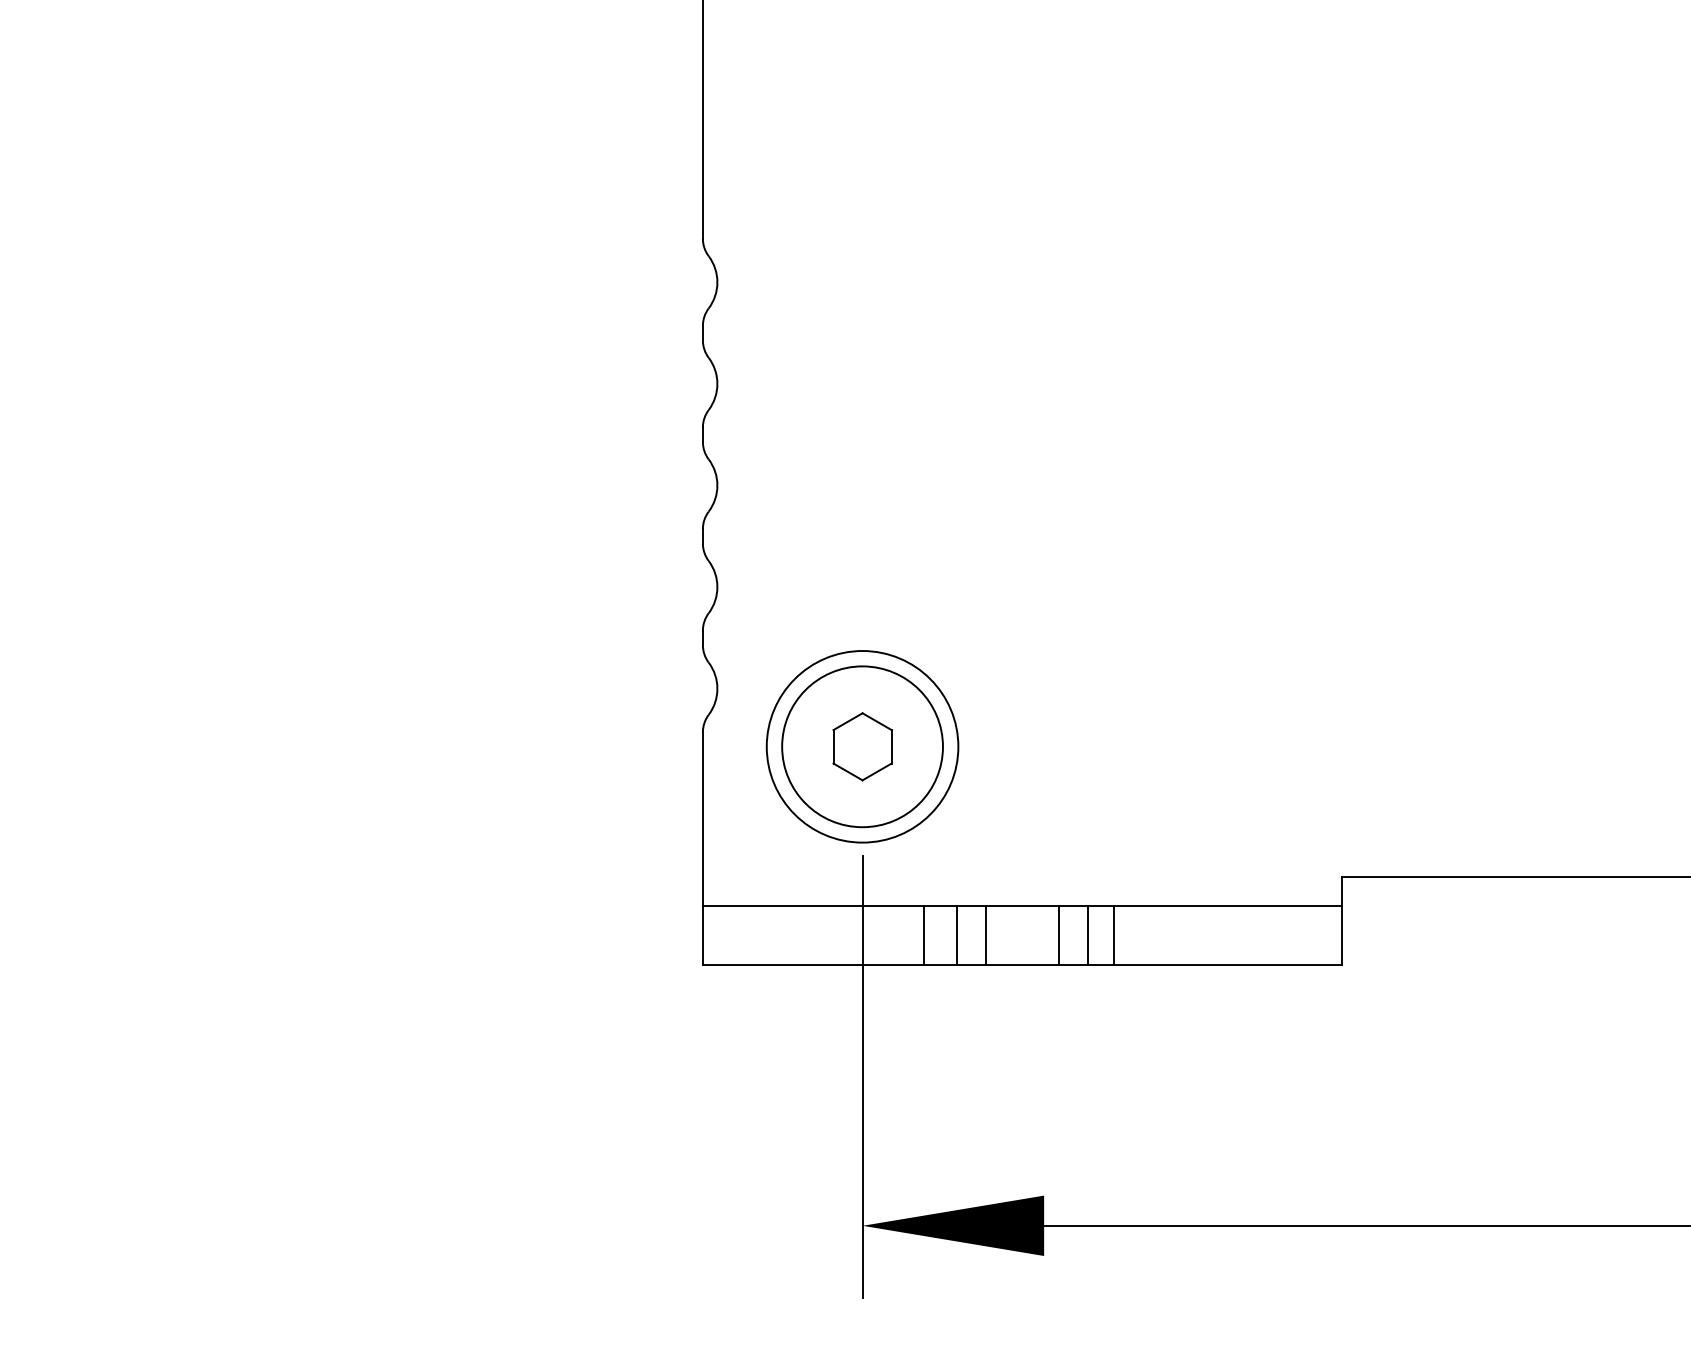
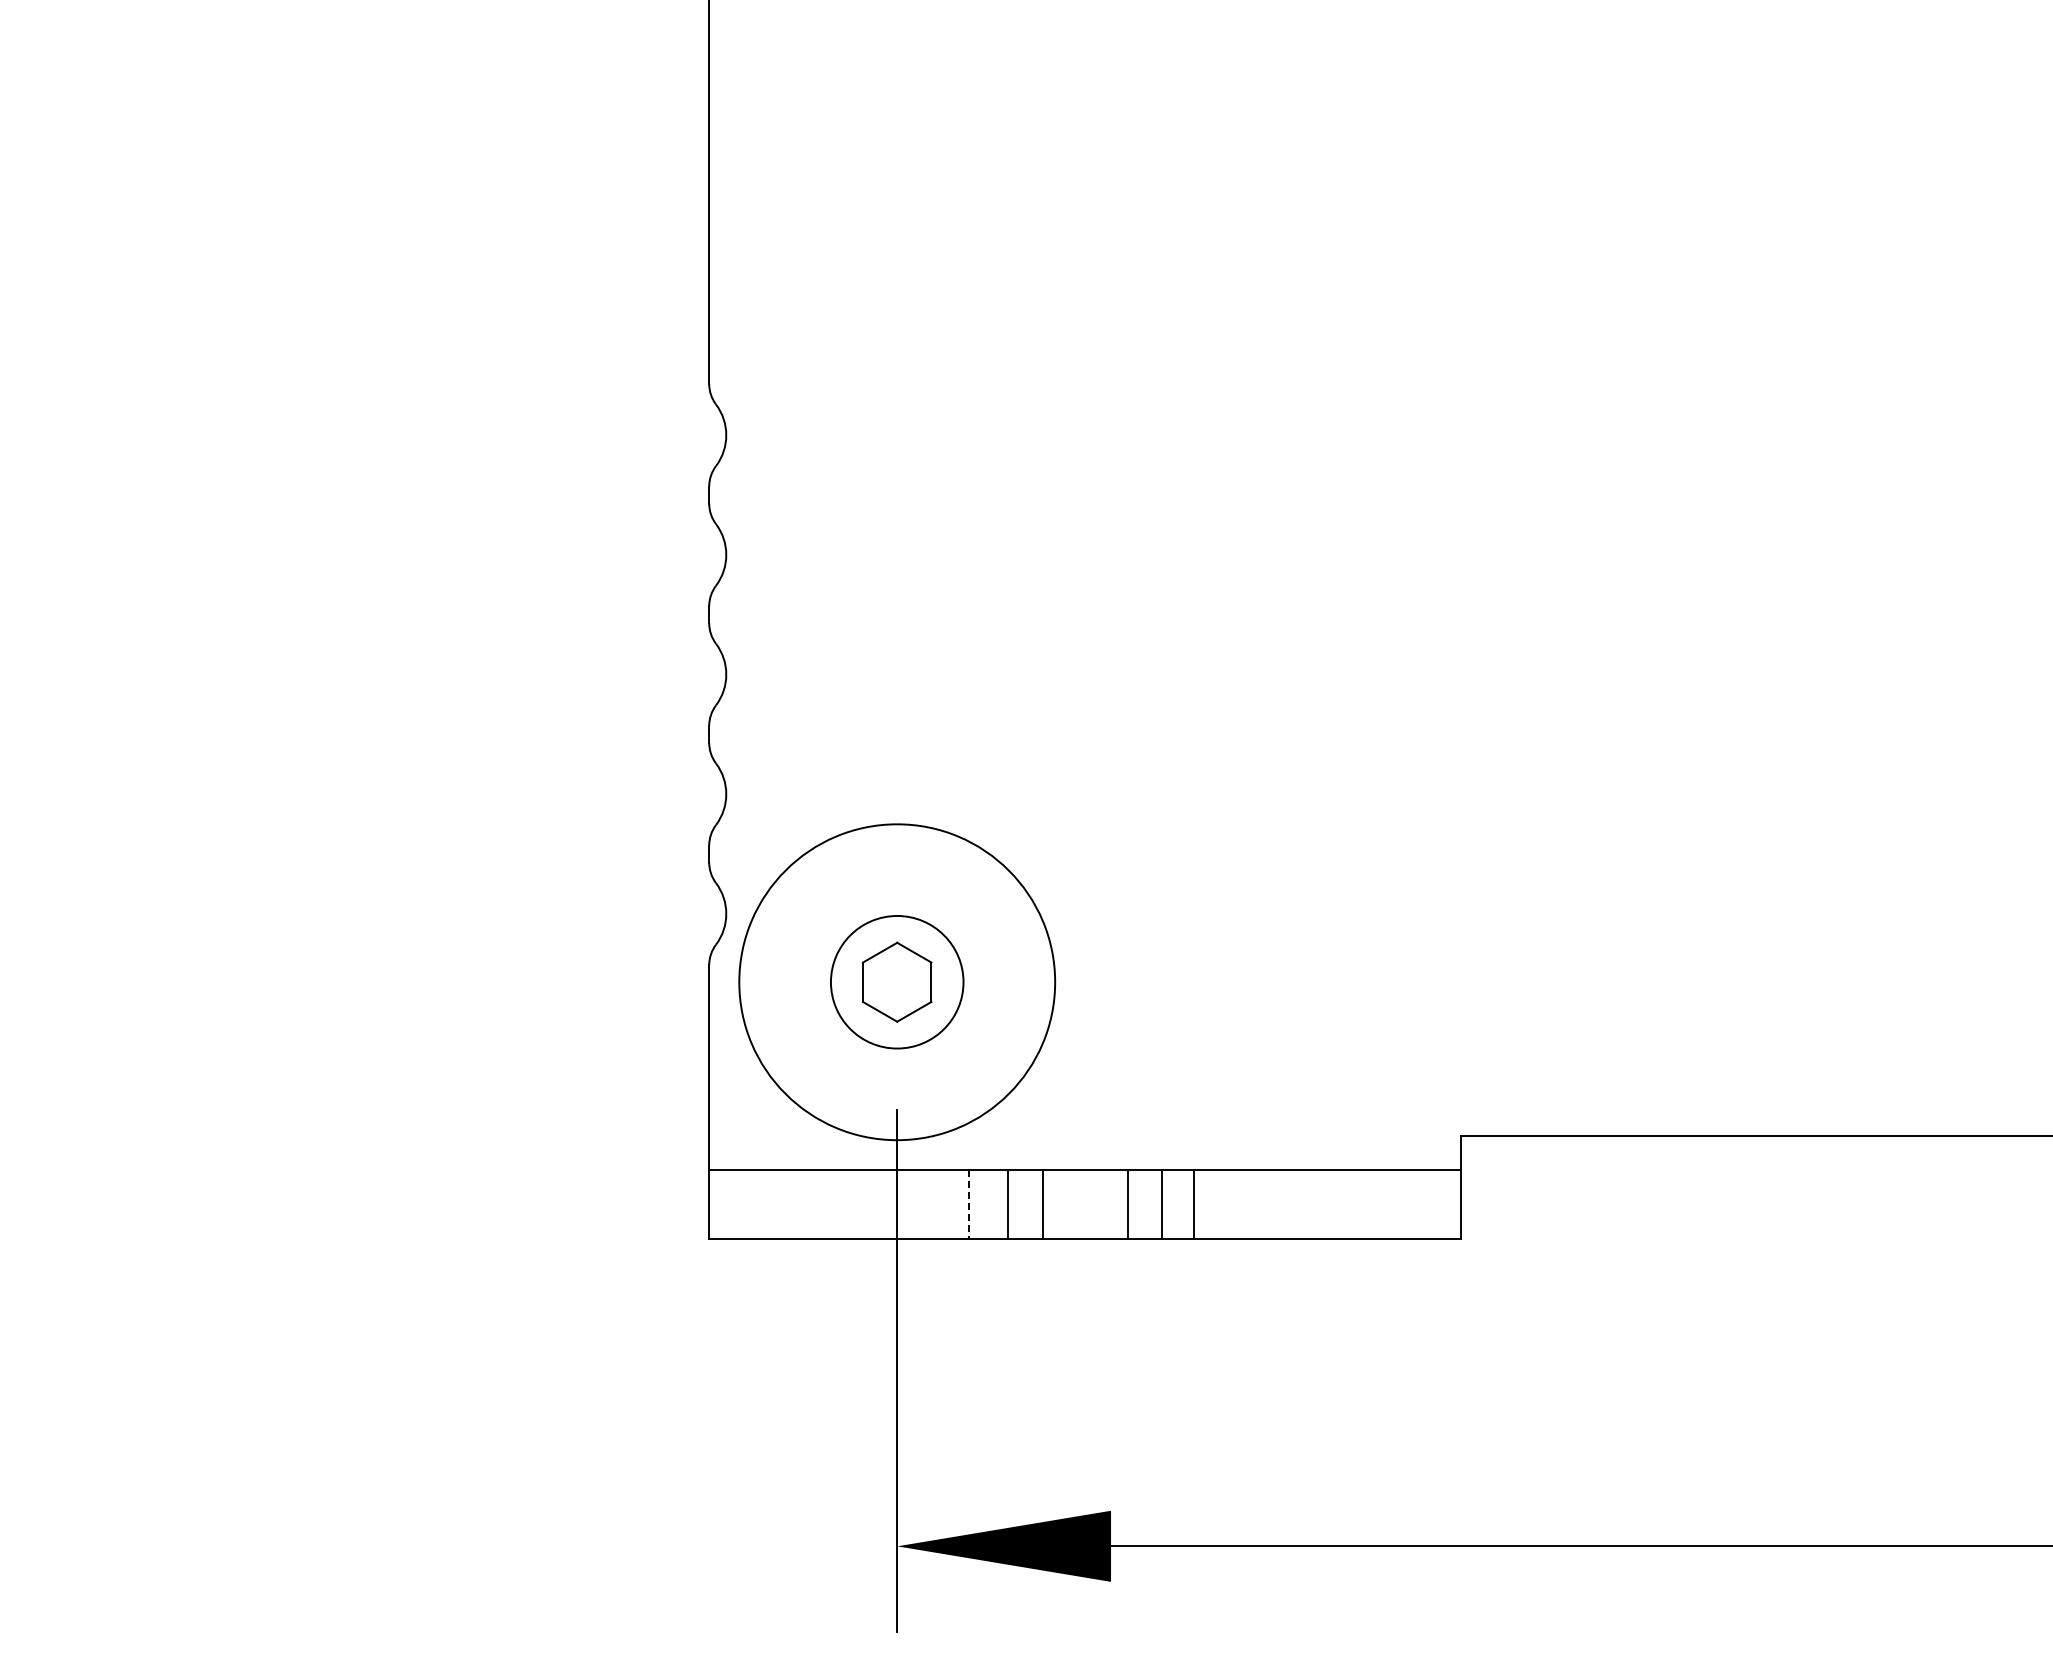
circle: (861, 746) -> (896, 981), size x0.7
circle: (862, 747) -> (897, 982), size x1.4
line: (923, 935) -> (969, 1204), solid -> dashed

